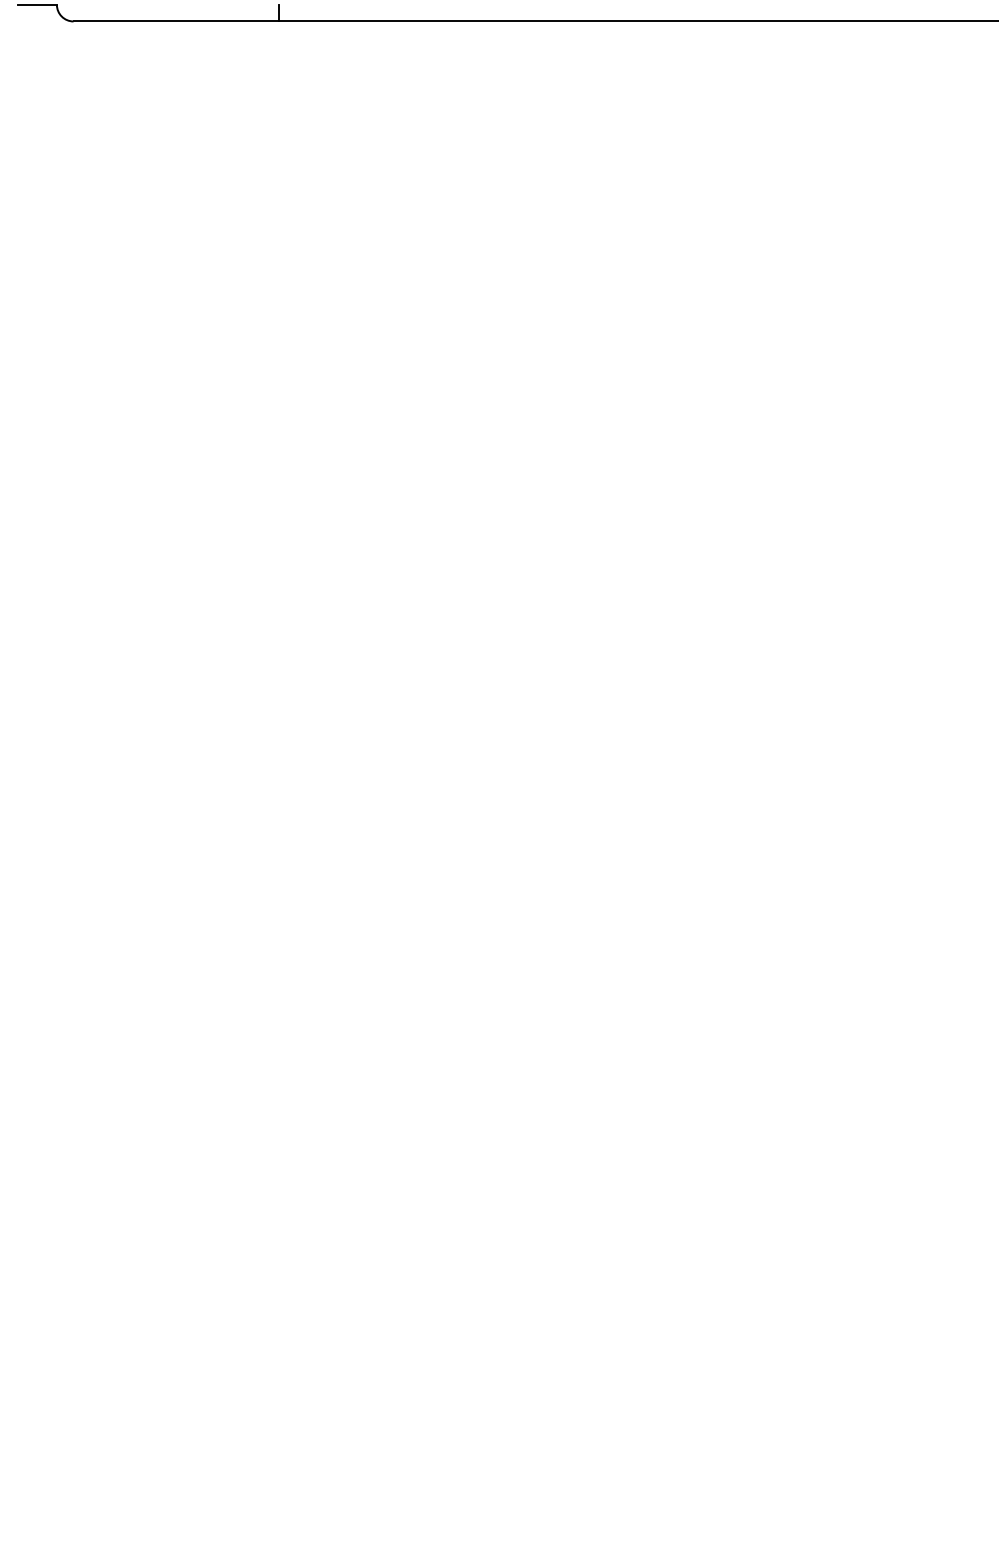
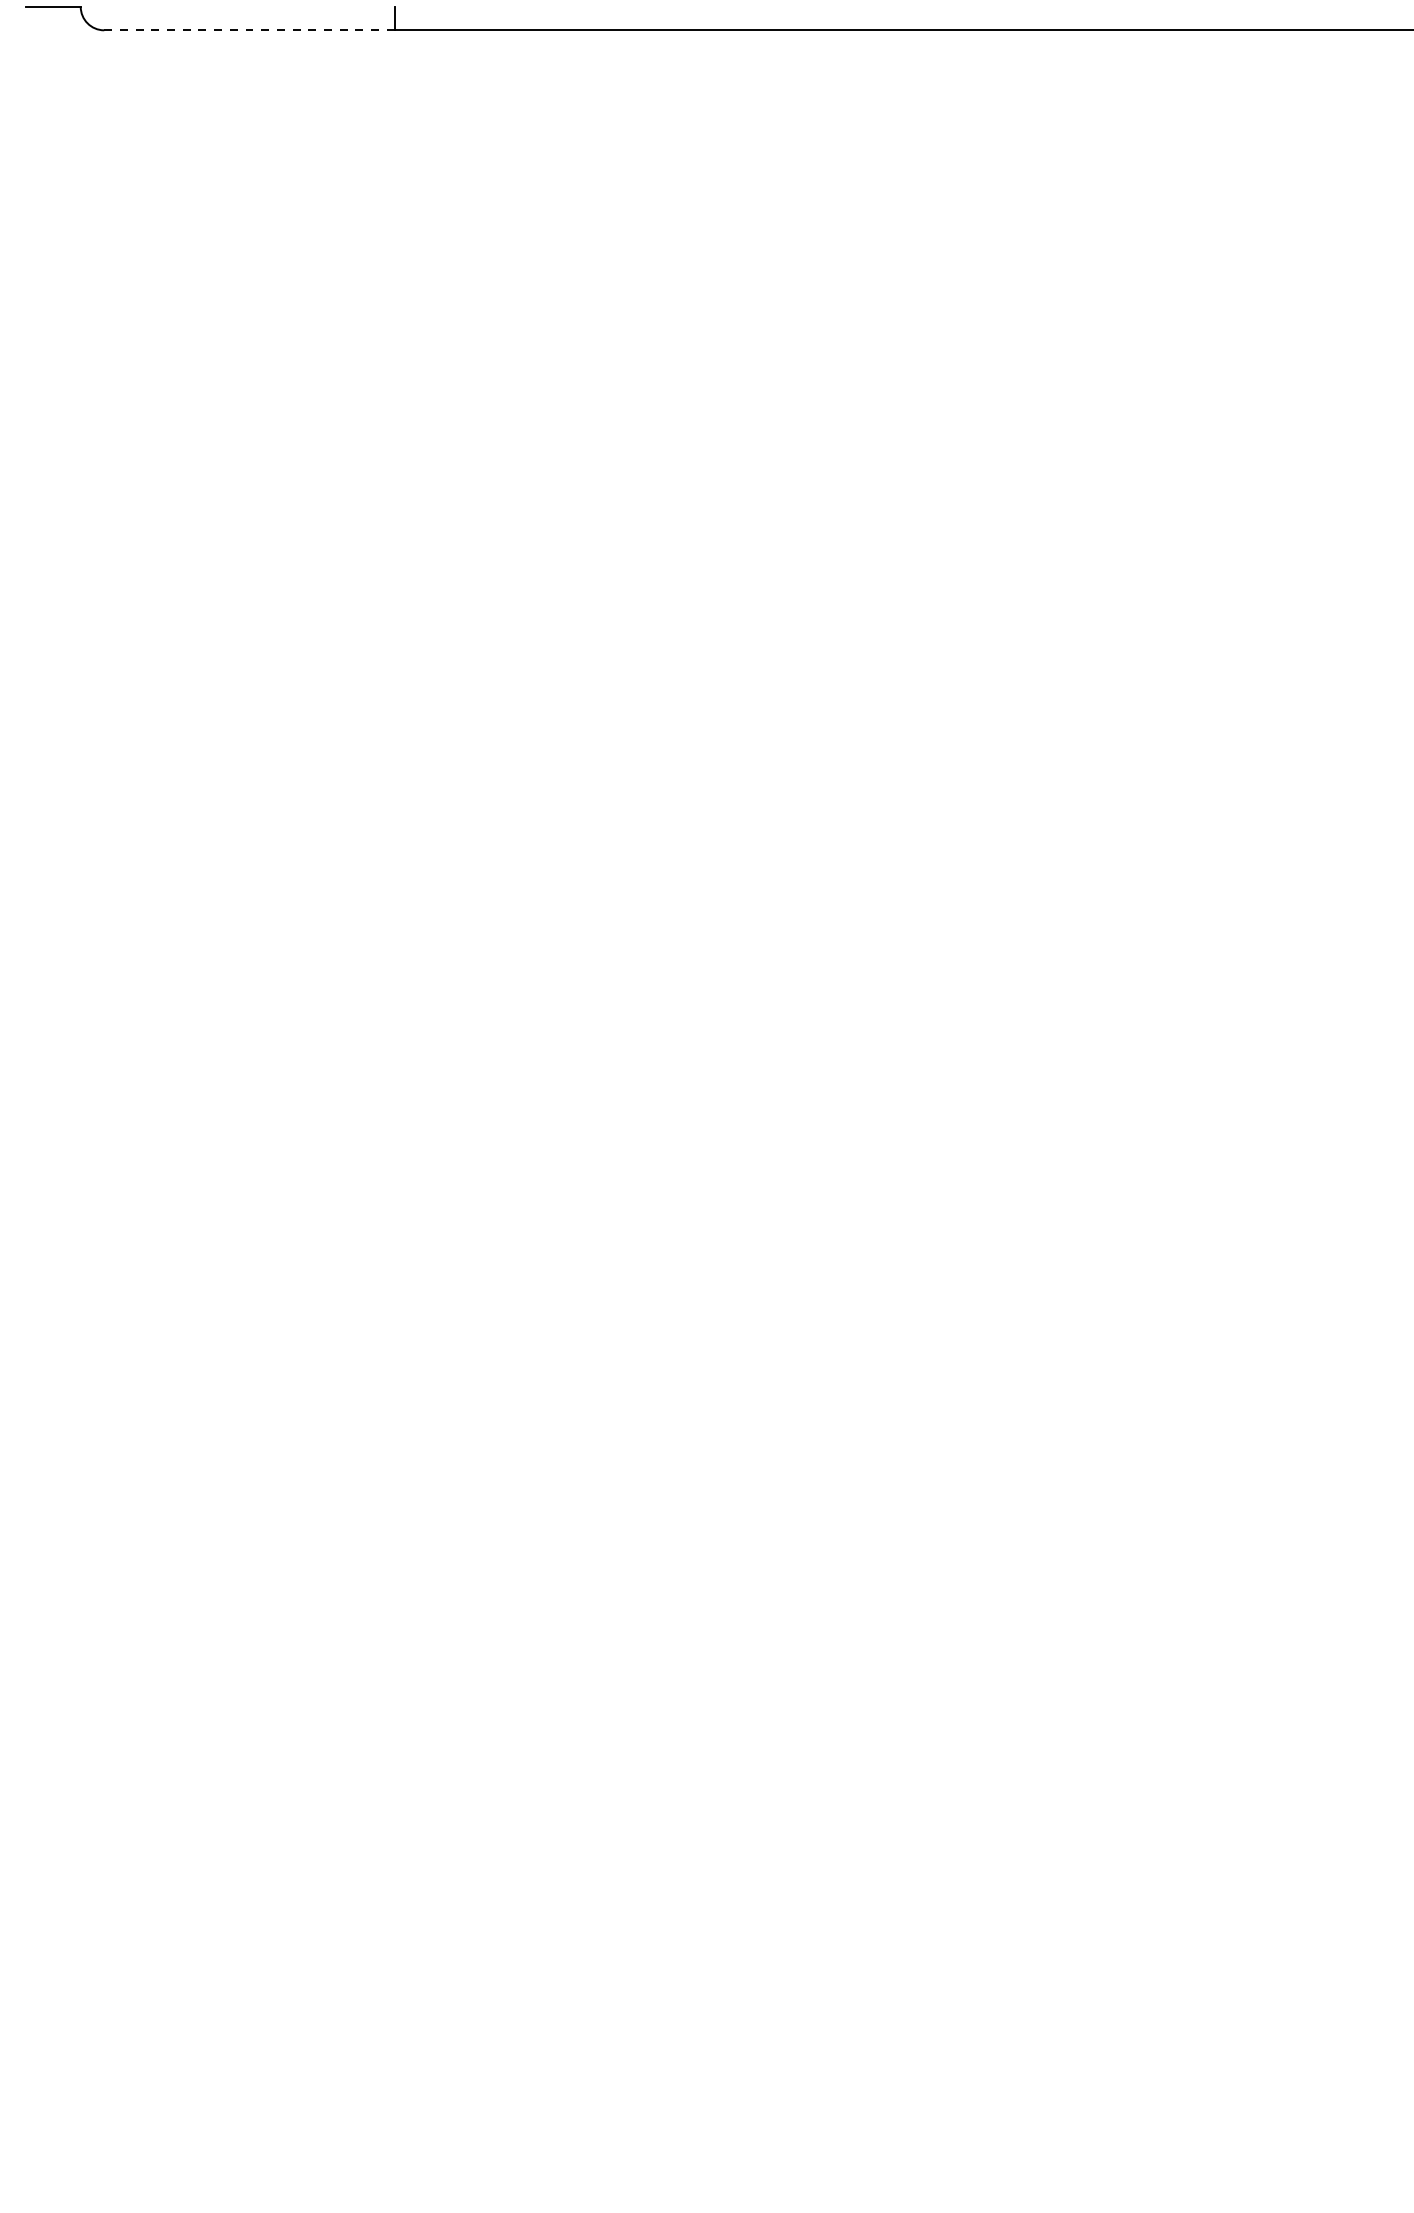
line: (176, 21) -> (250, 30), solid -> dashed

